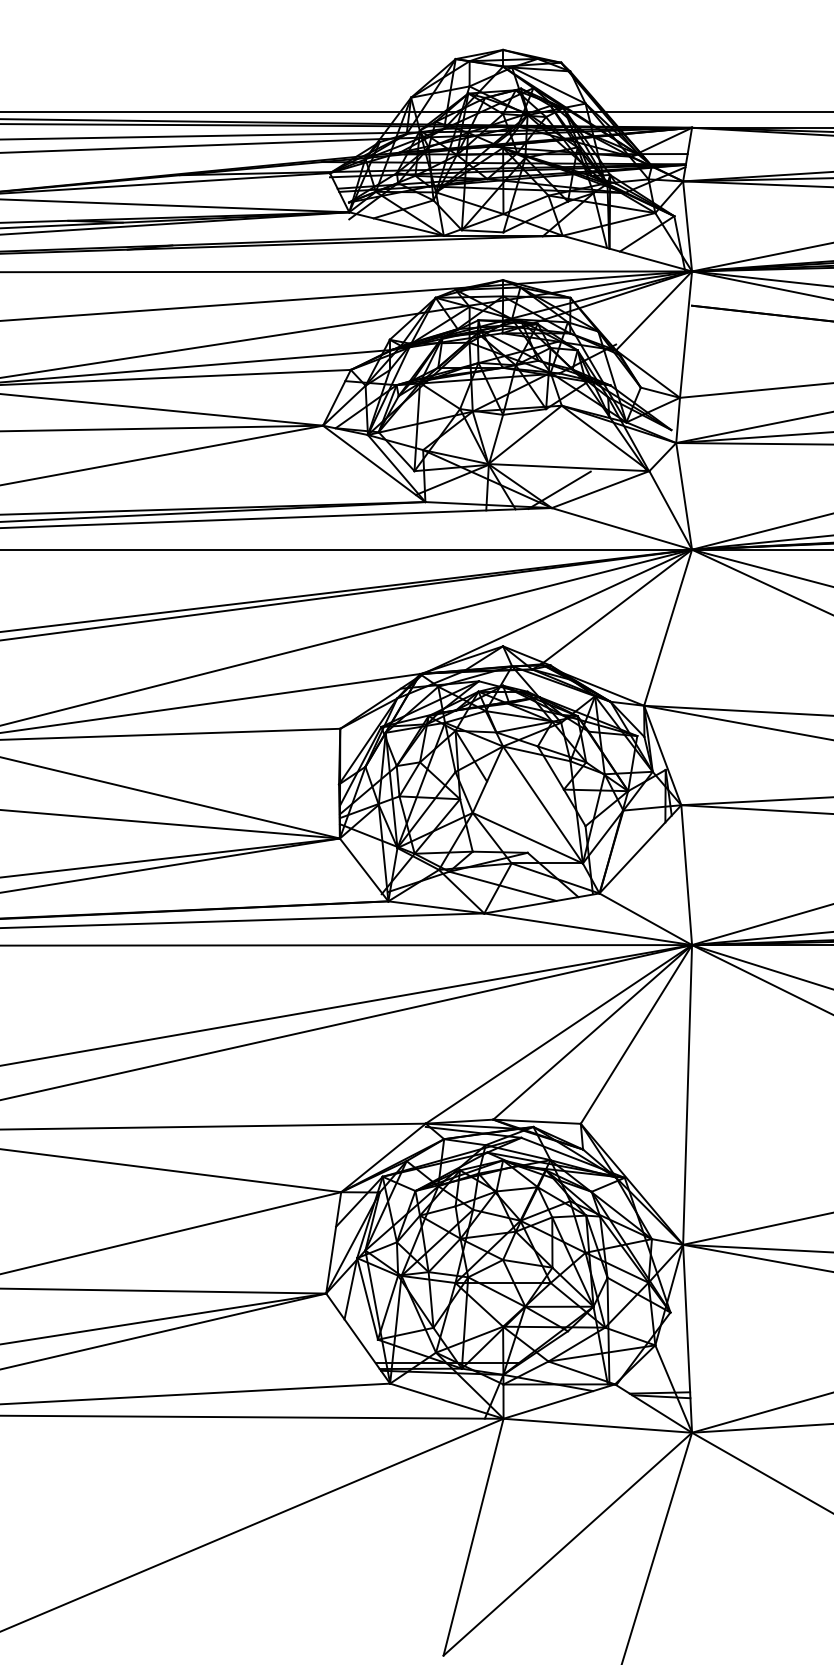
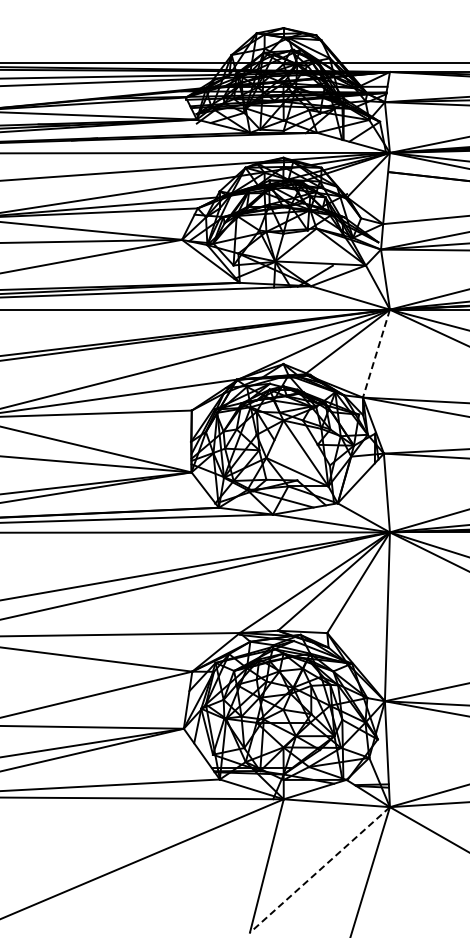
line: (668, 627) -> (376, 353), solid -> dashed
line: (566, 1545) -> (319, 870), solid -> dashed

